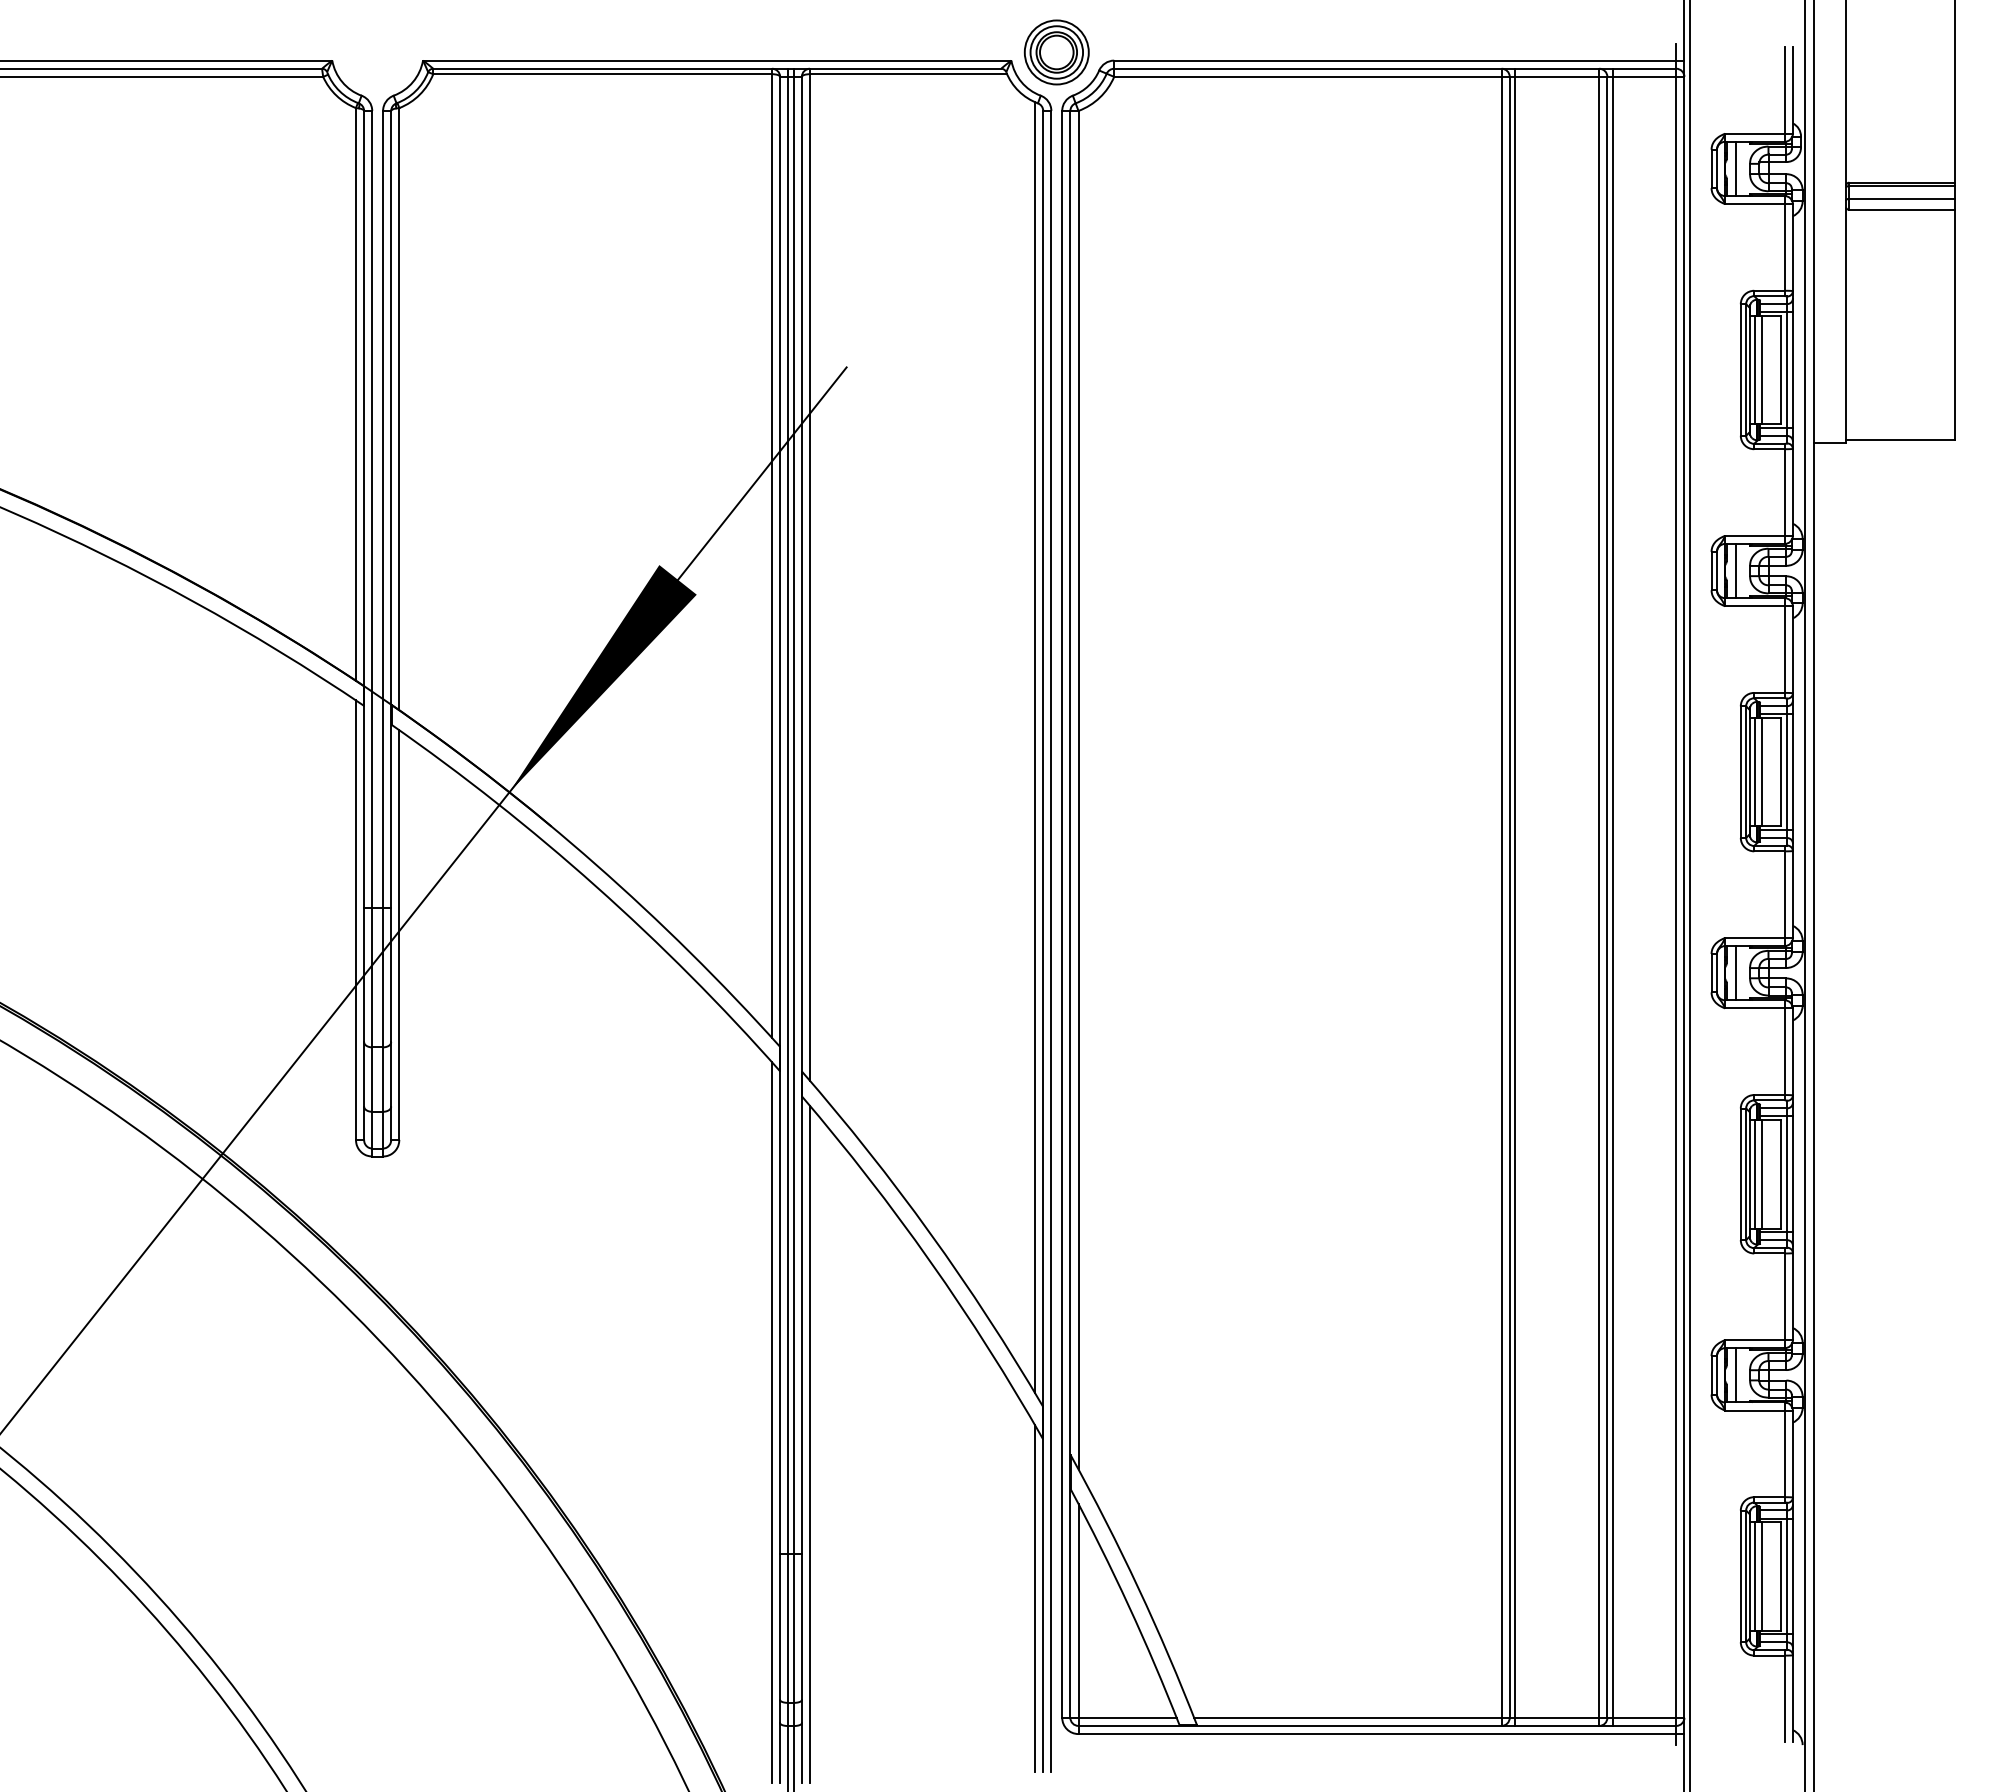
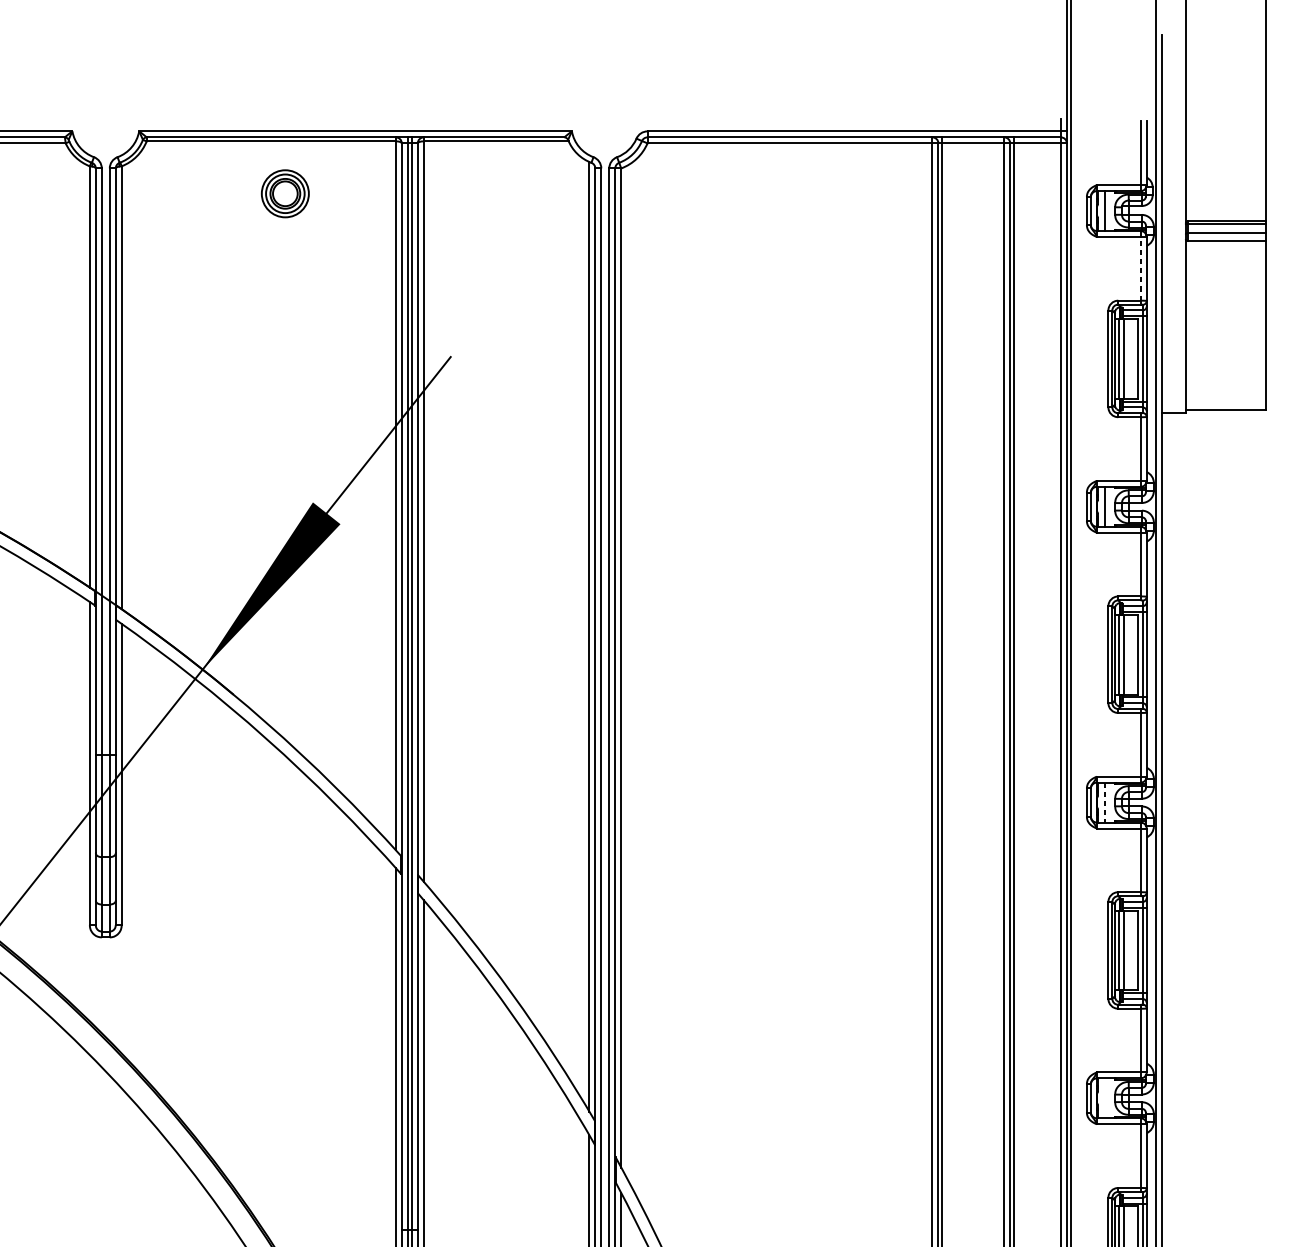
part: (1056, 52) -> (285, 193), moved
line: (1784, 246) -> (1140, 268), solid -> dashed
line: (1735, 973) -> (1104, 802), solid -> dashed
line: (1735, 1375) -> (1104, 1098), removed

